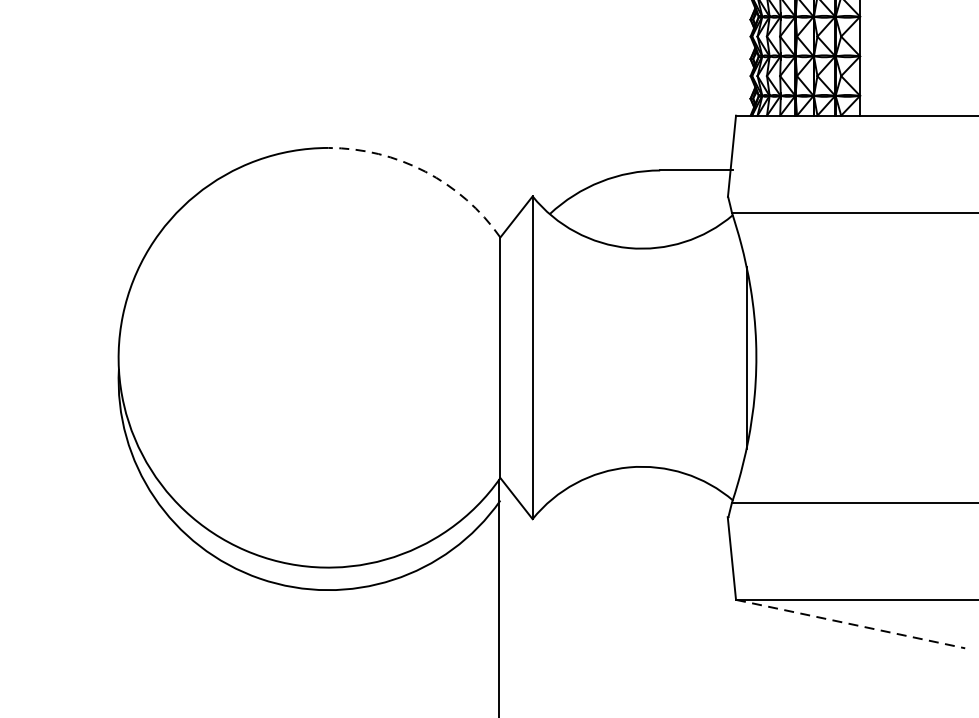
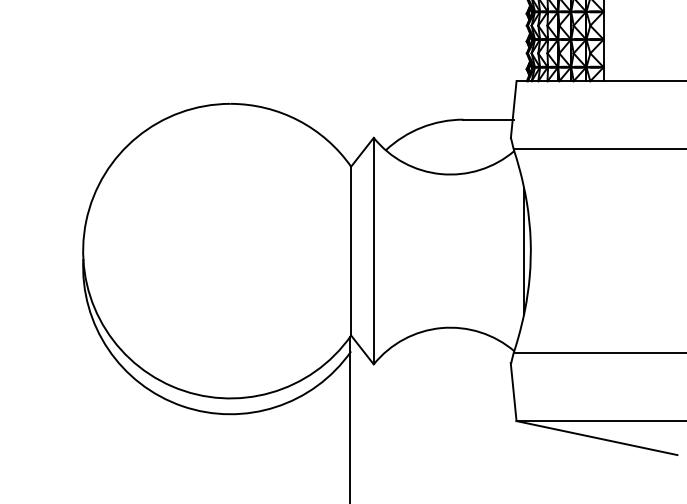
arc: (425, 171) -> (298, 120), dashed -> solid
line: (851, 624) -> (597, 438), dashed -> solid

